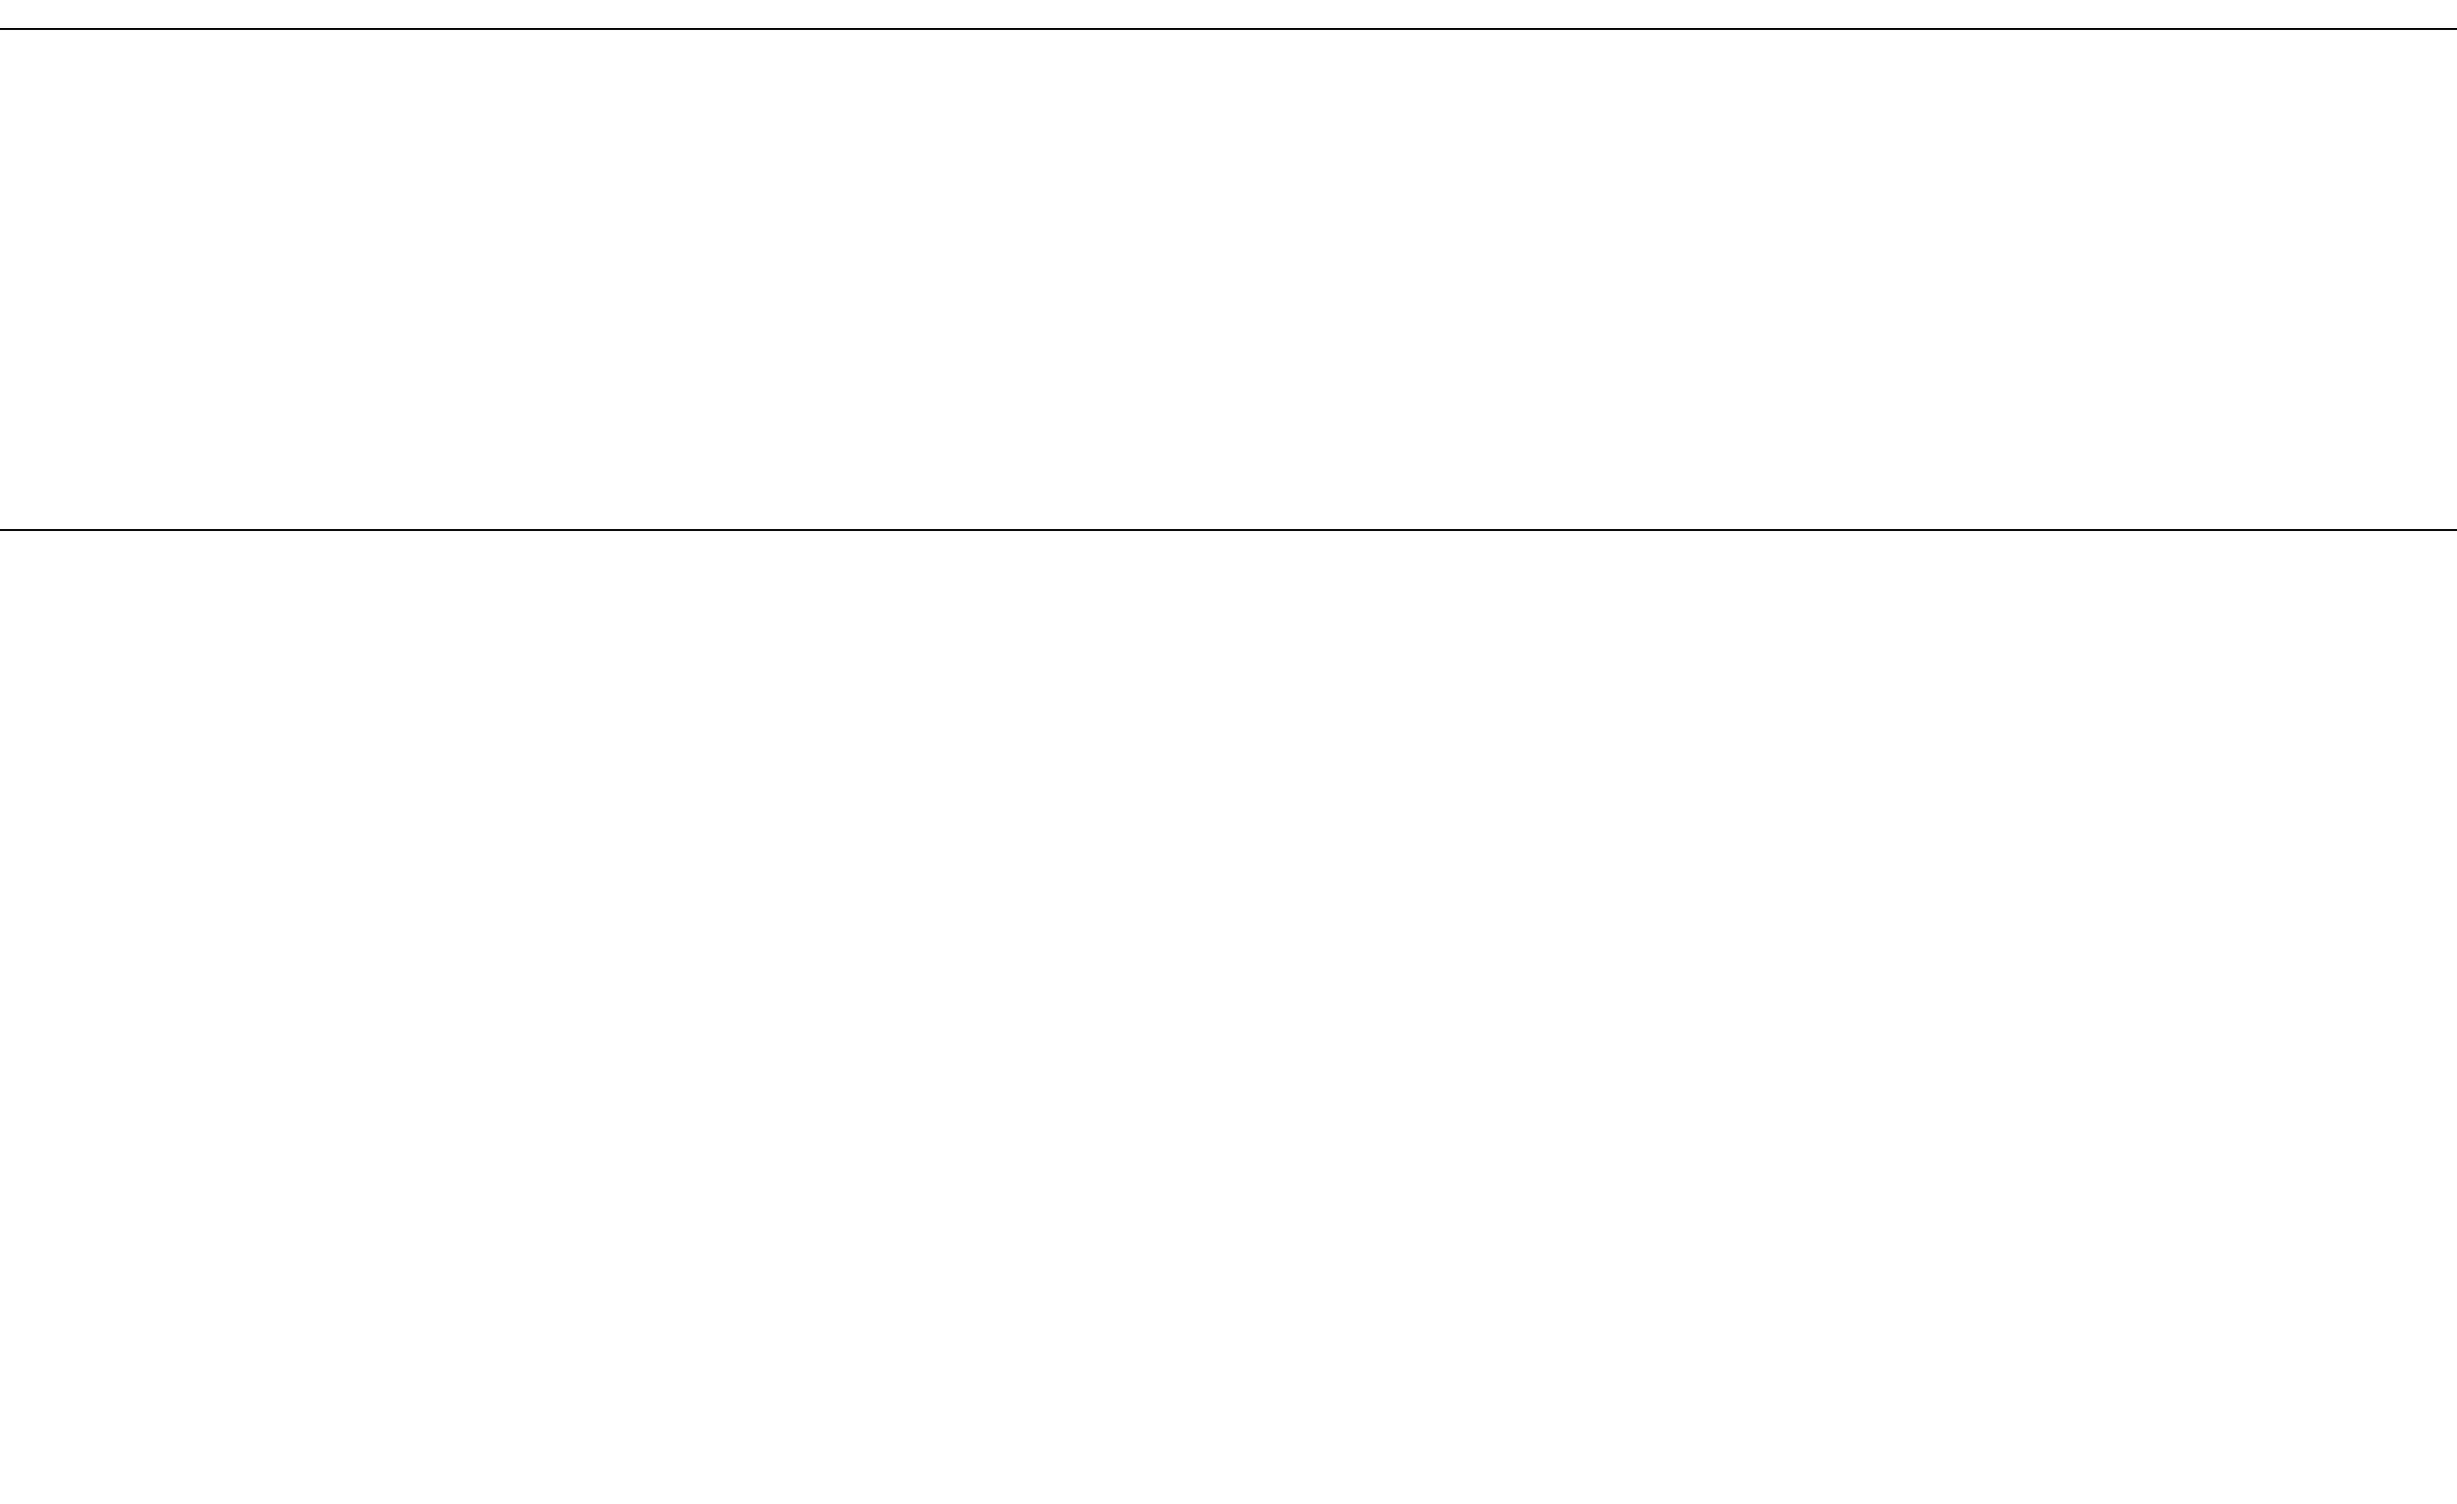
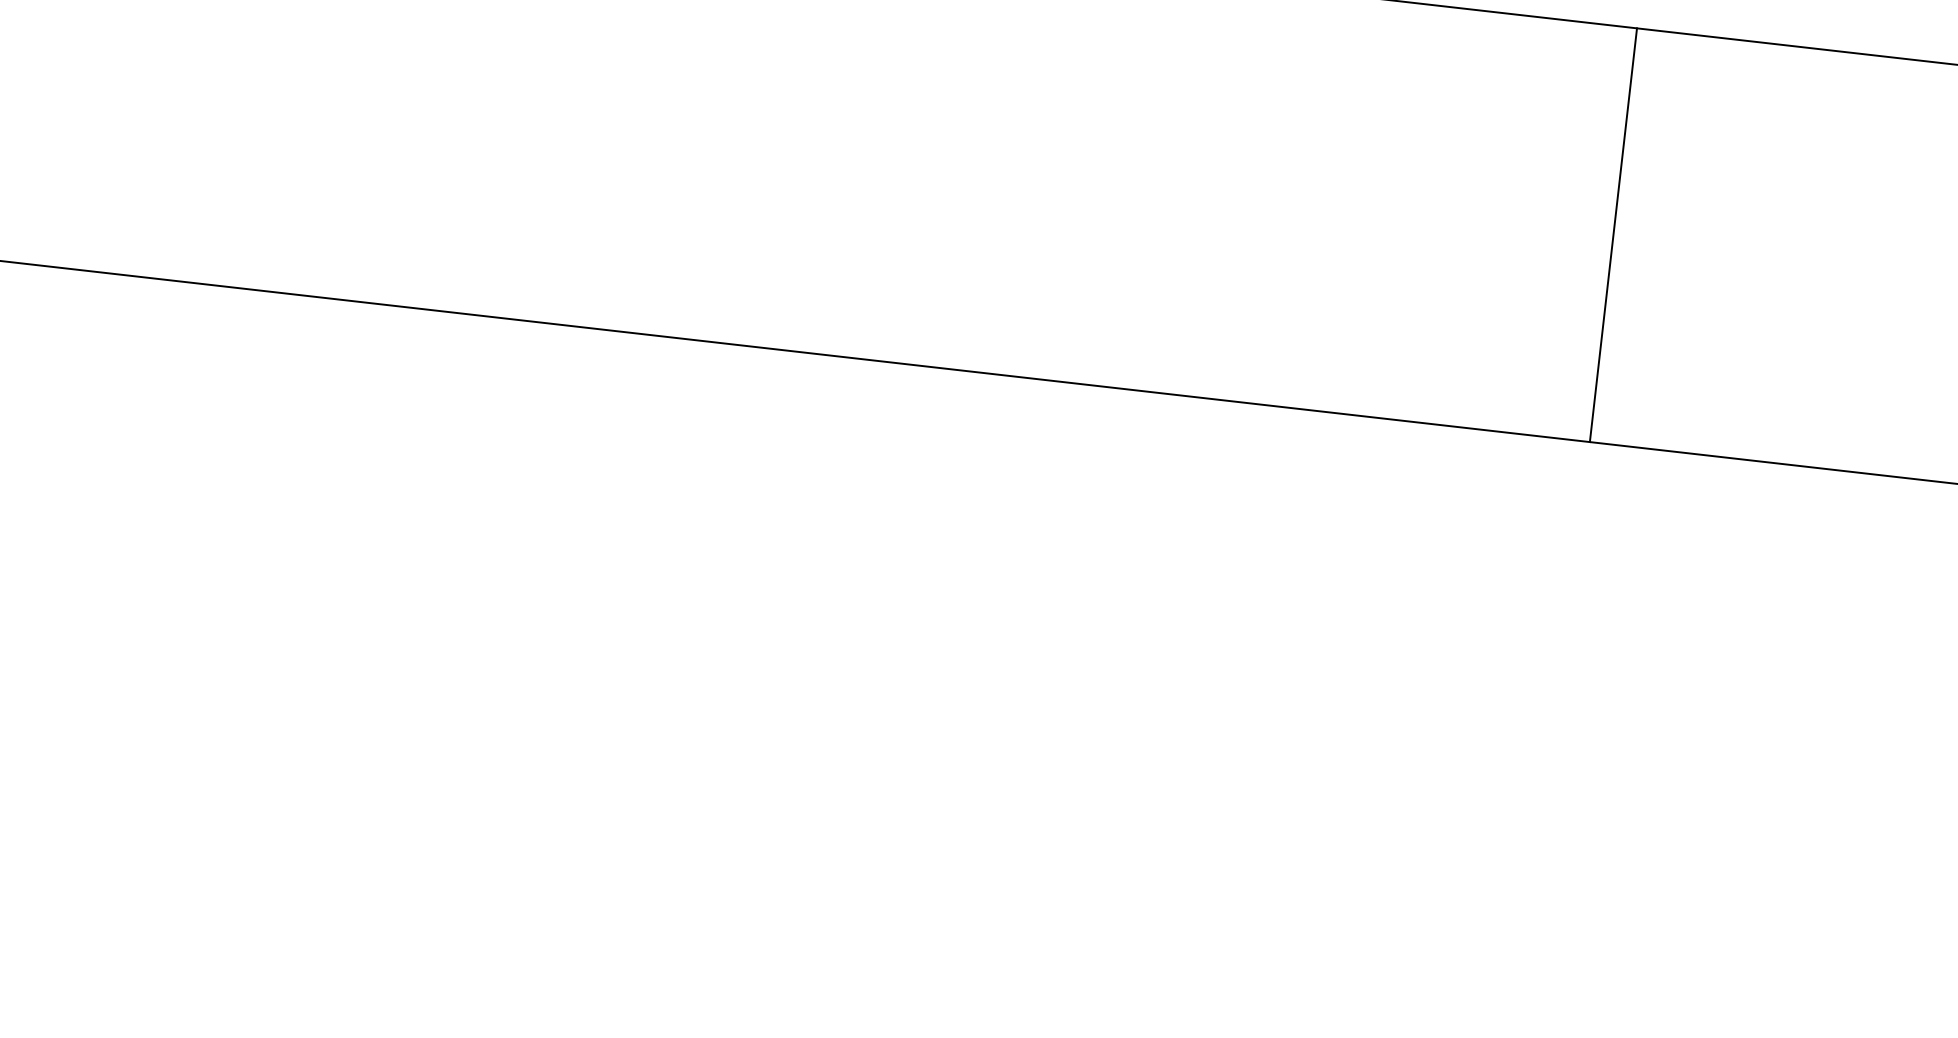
line: (1834, 279) -> (1613, 235), added

